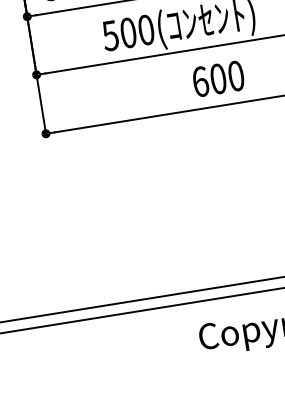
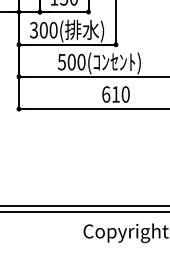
text: (217, 79) -> (115, 94), 600 -> 610

